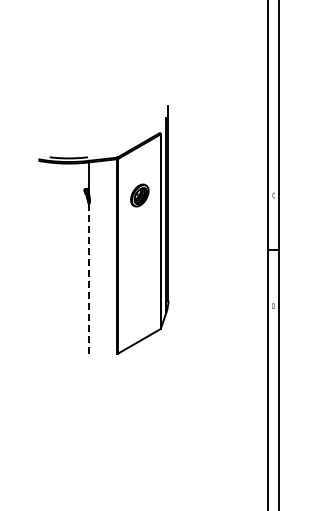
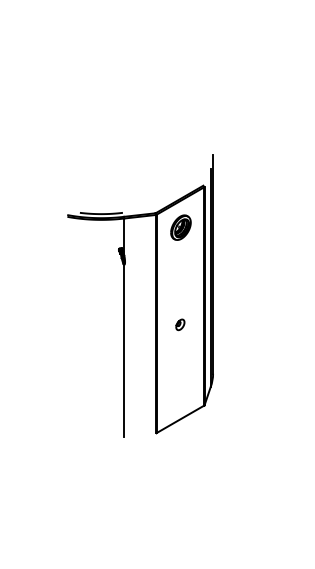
part: (139, 195) -> (180, 227), moved
part: (138, 256) -> (179, 324), added
line: (89, 280) -> (124, 351), dashed -> solid

